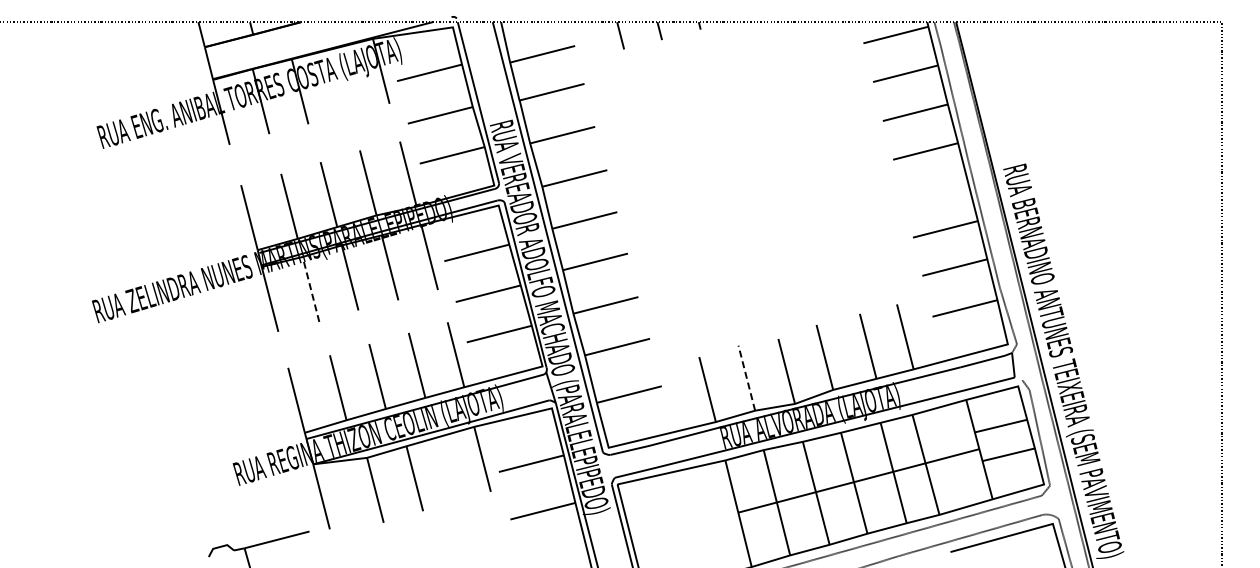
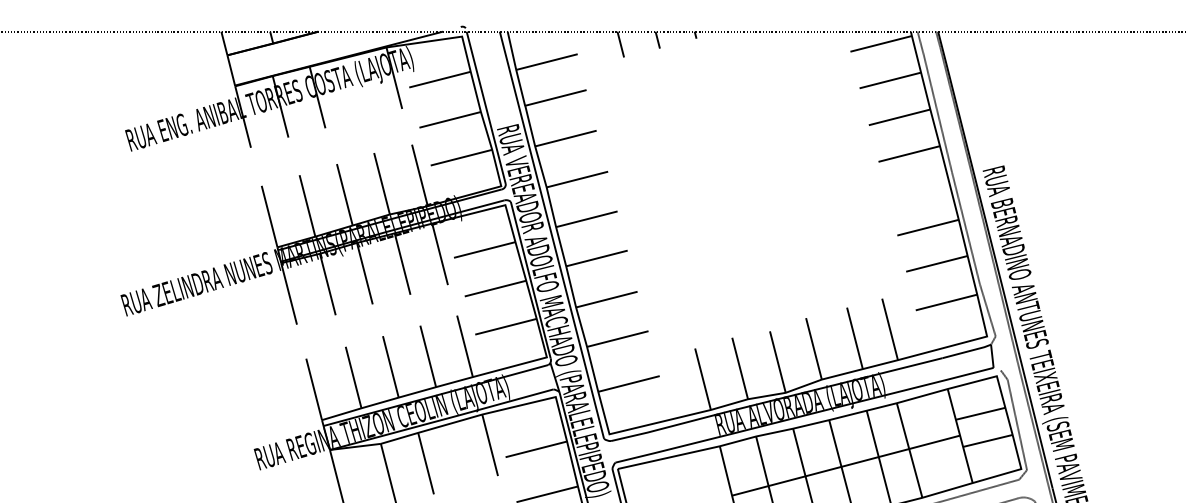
line: (311, 289) -> (328, 284), dashed -> solid
line: (746, 378) -> (739, 368), dashed -> solid

